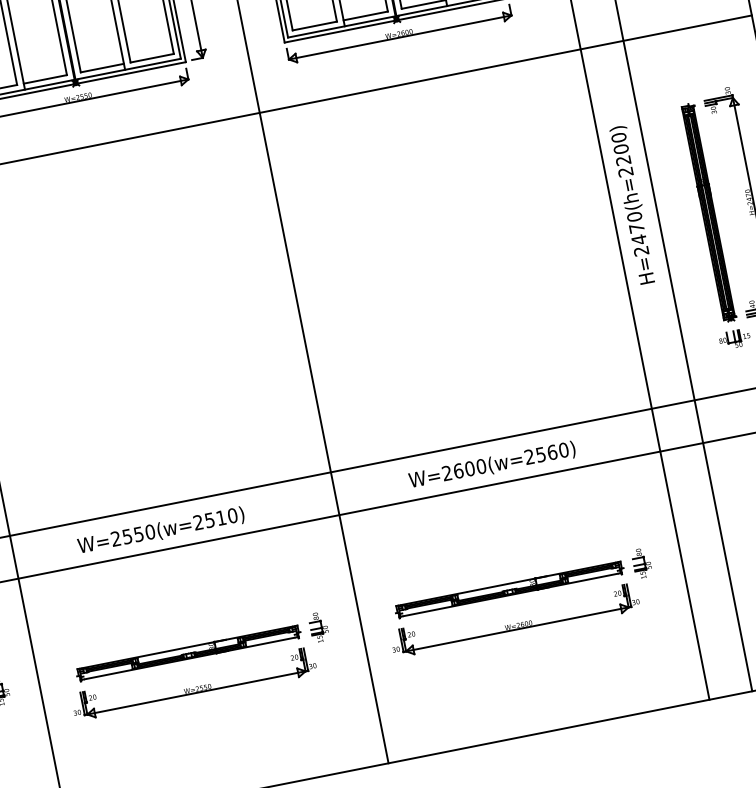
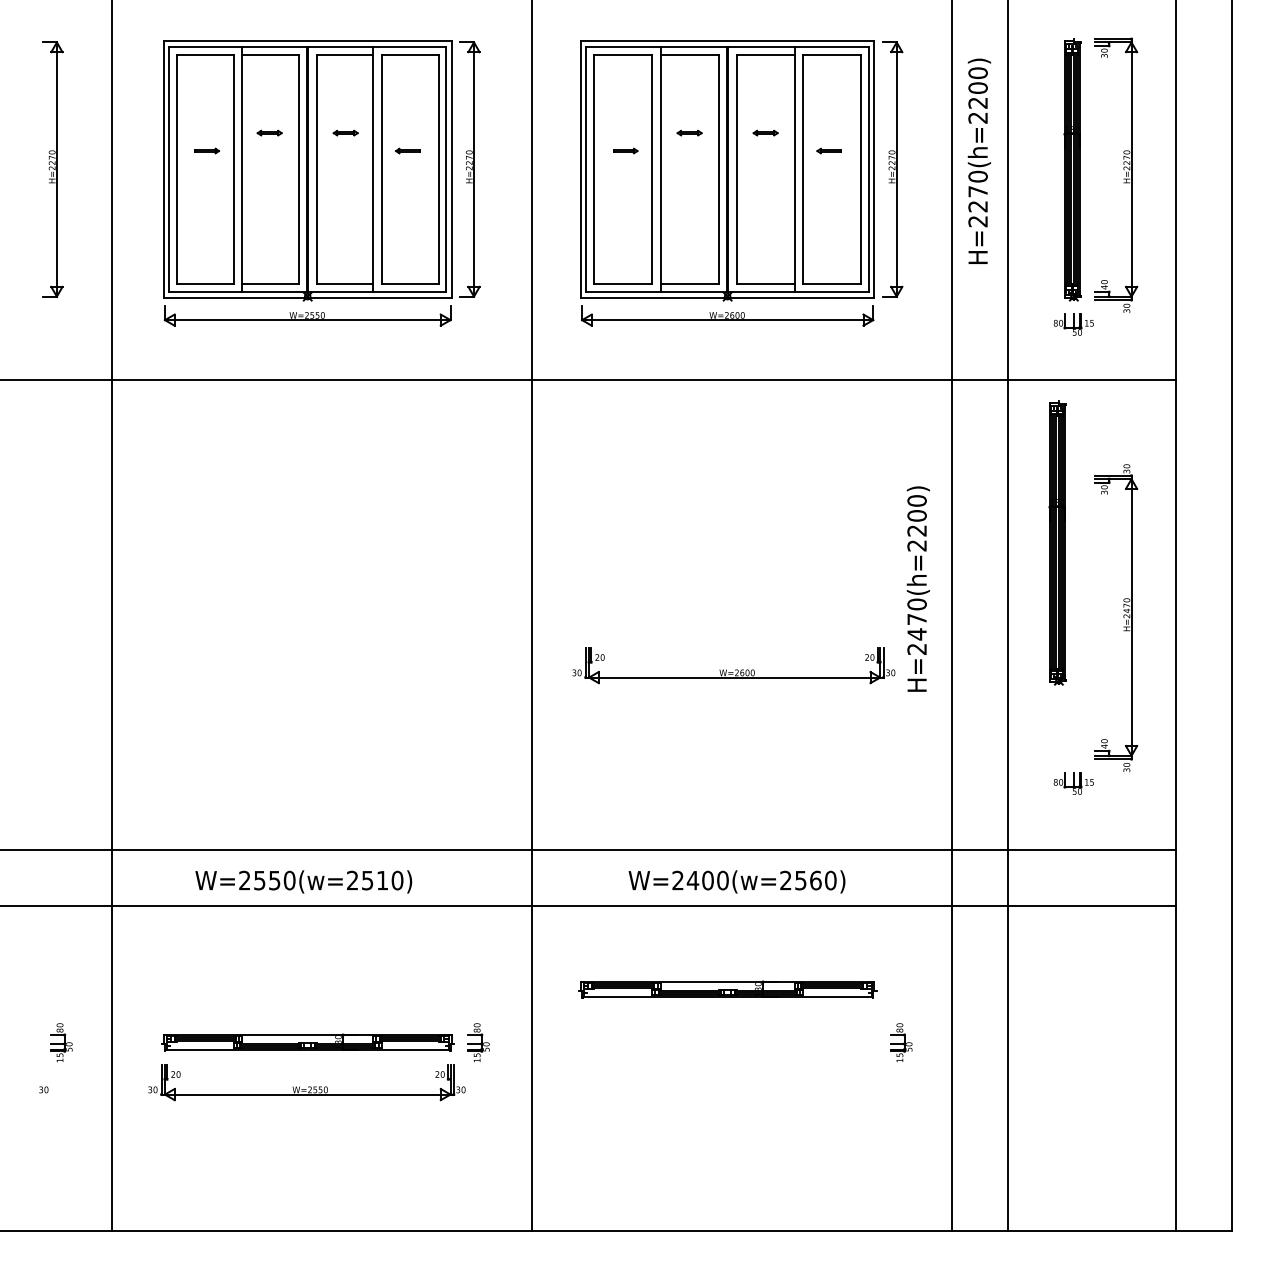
text: (632, 204) -> (917, 588), moved
part: (708, 212) -> (1057, 542), moved
text: (458, 471) -> (692, 880), W=2600(w=2560) -> W=2400(w=2560)
part: (509, 589) -> (727, 989), moved
part: (514, 620) -> (733, 665), moved

